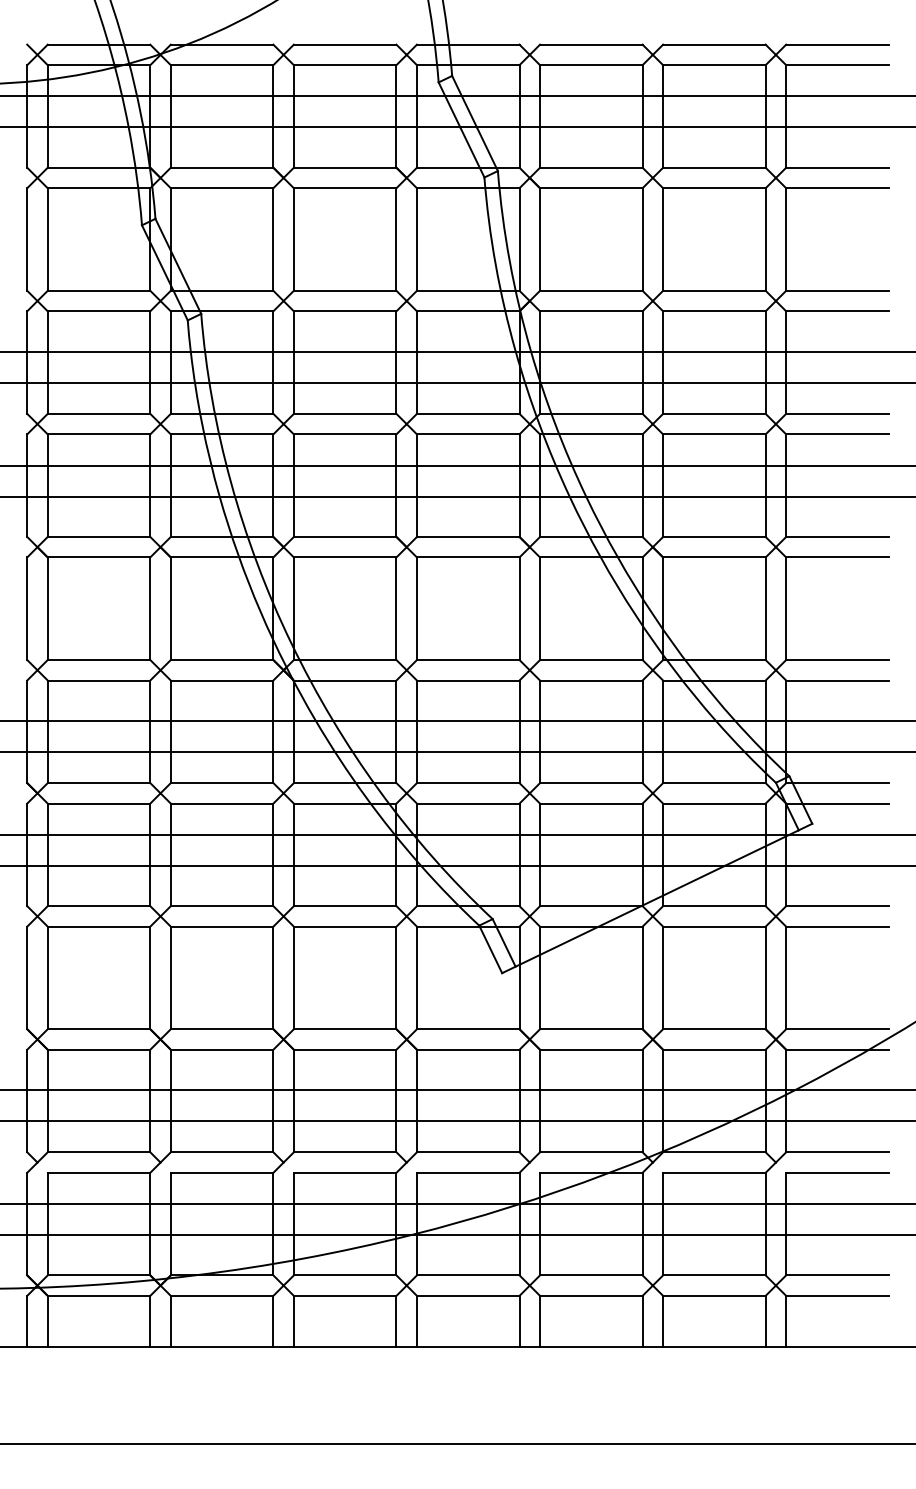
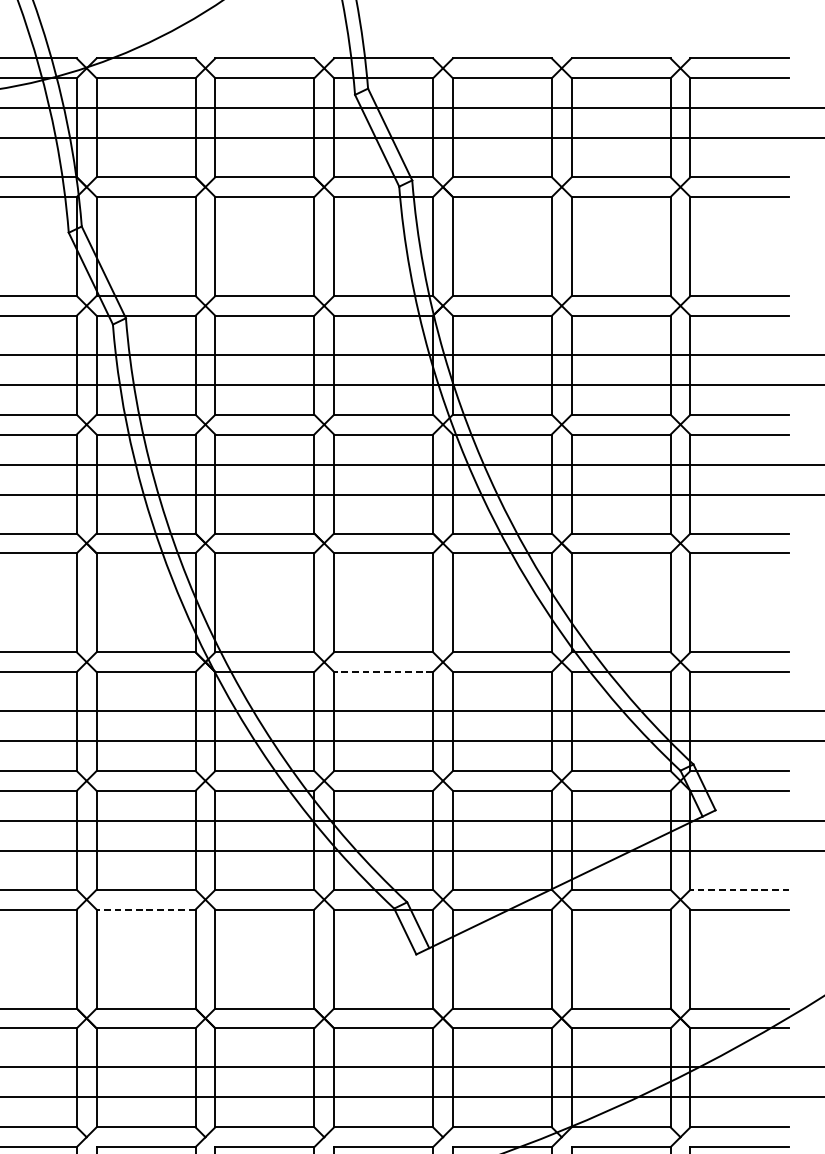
line: (467, 680) -> (382, 672), solid -> dashed
line: (836, 906) -> (738, 890), solid -> dashed
line: (221, 926) -> (145, 909), solid -> dashed

